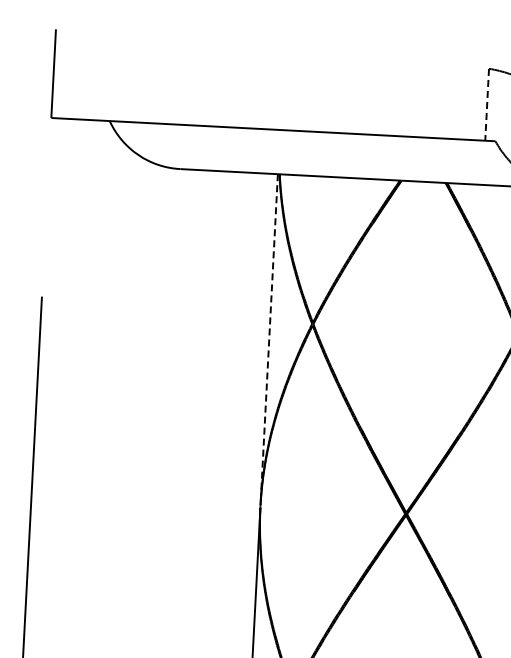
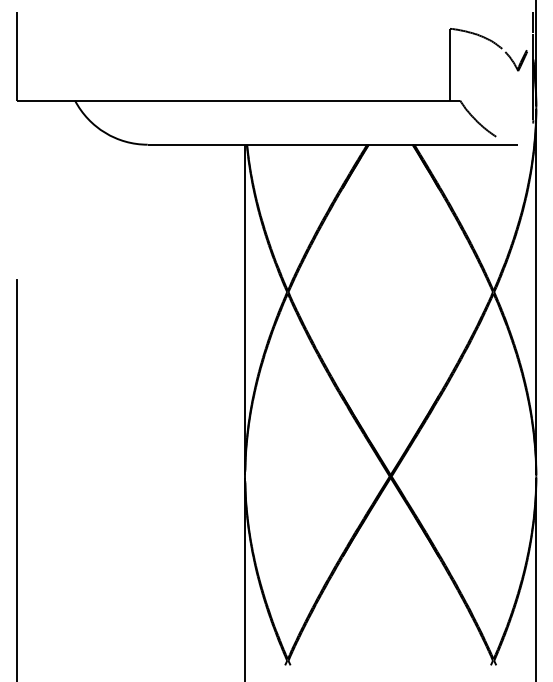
line: (486, 104) -> (449, 64), dashed -> solid
line: (269, 340) -> (245, 310), dashed -> solid

